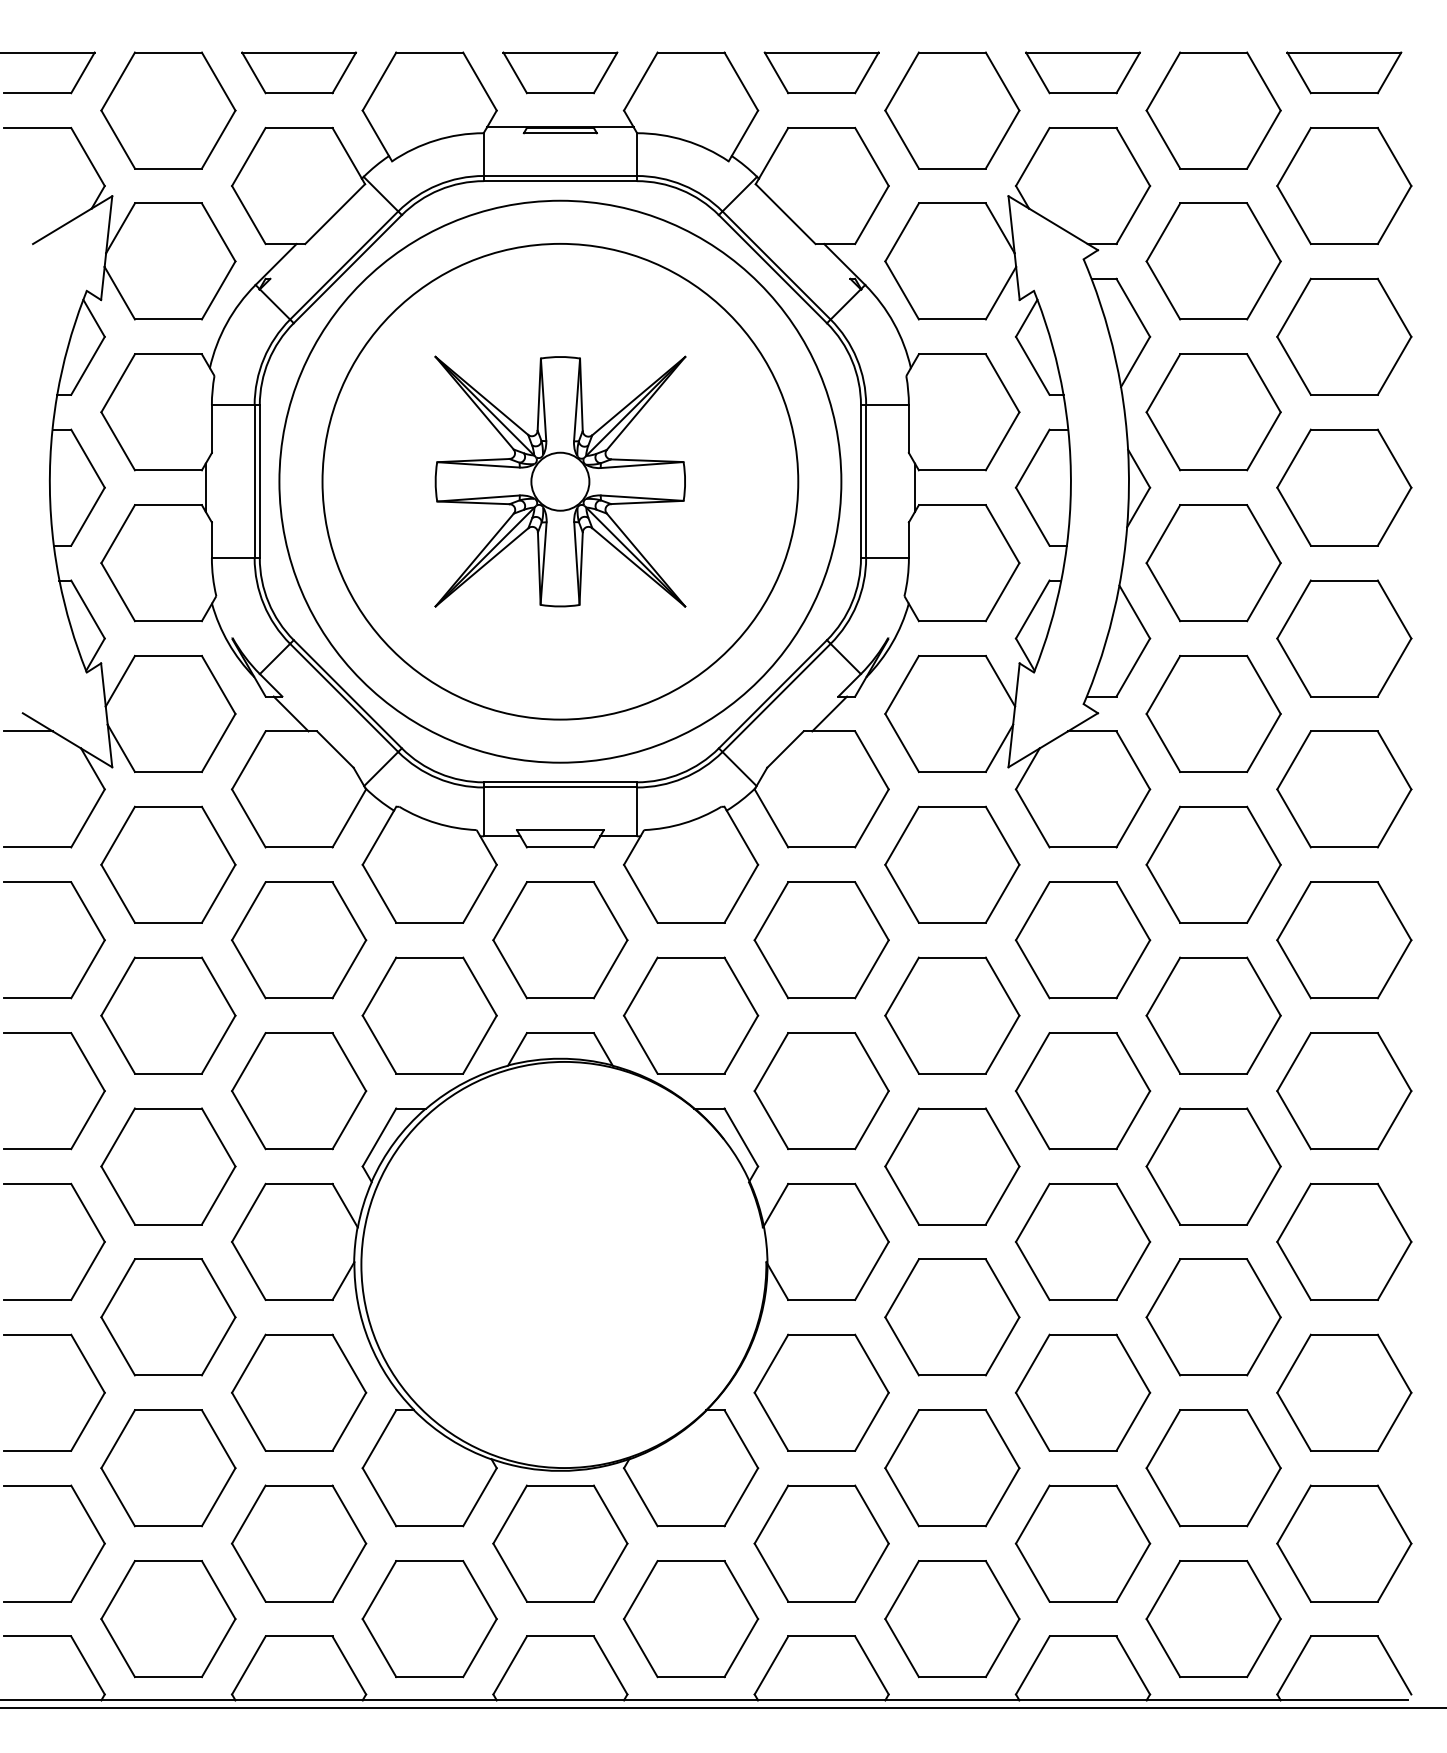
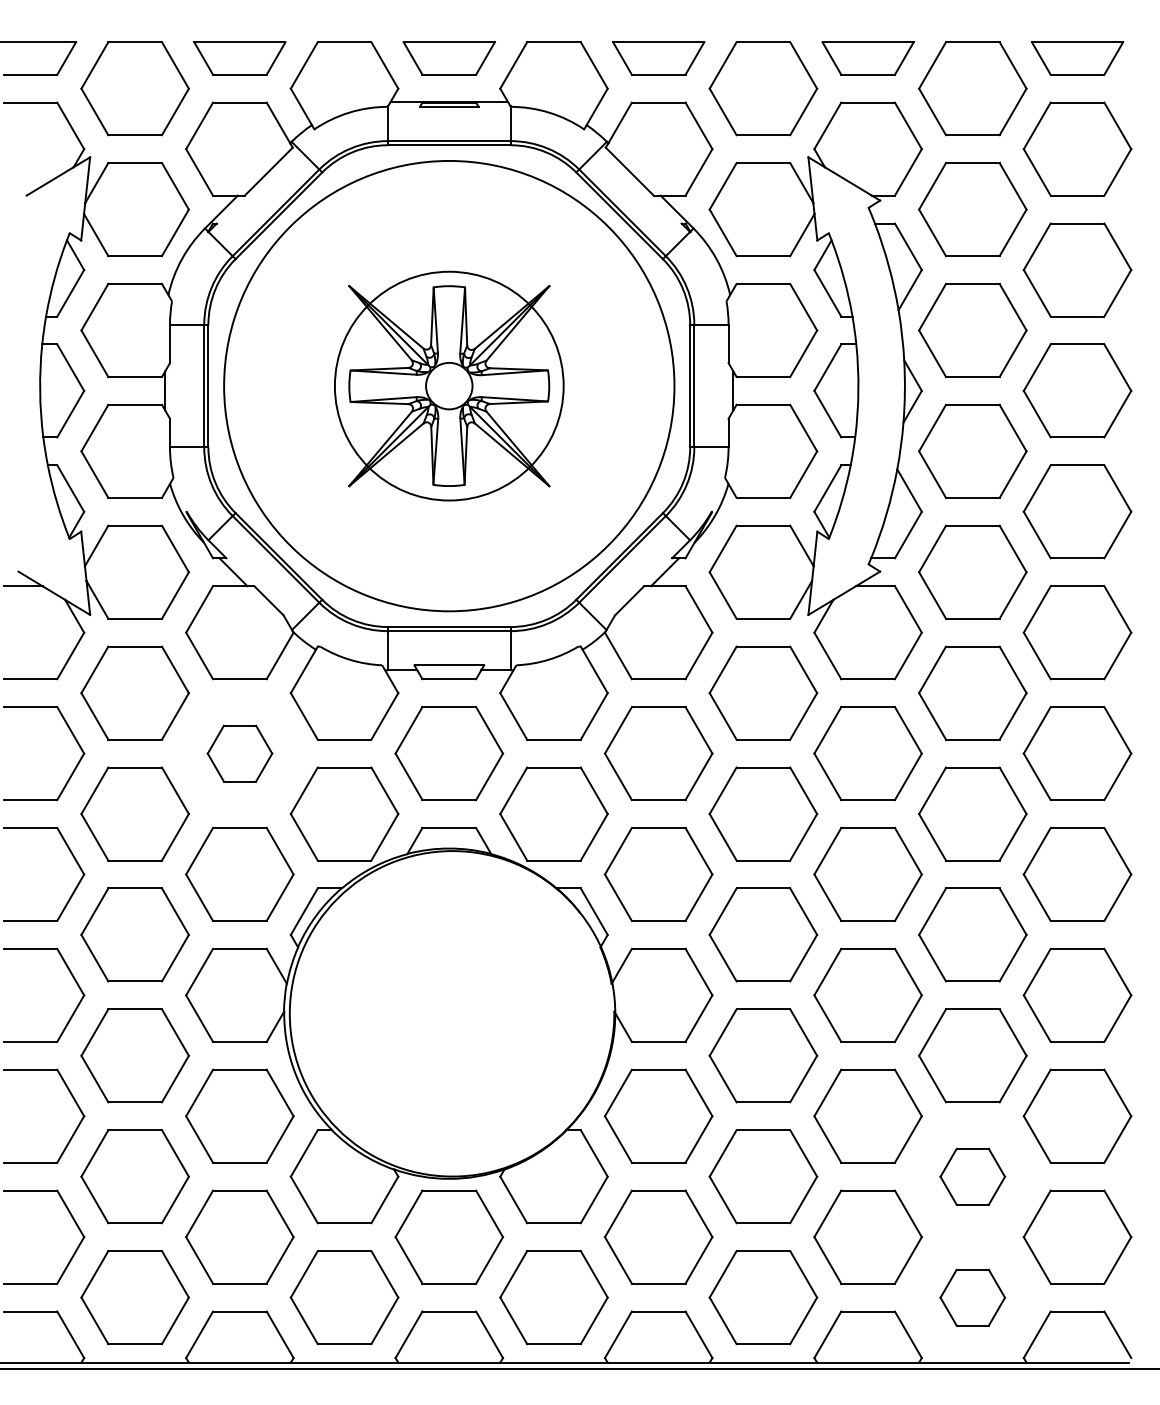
circle: (560, 481) -> (449, 385), size x0.6
part: (299, 940) -> (240, 753), size x0.6
part: (1213, 1468) -> (972, 1176), size x0.6
part: (1213, 1619) -> (972, 1297), size x0.6

